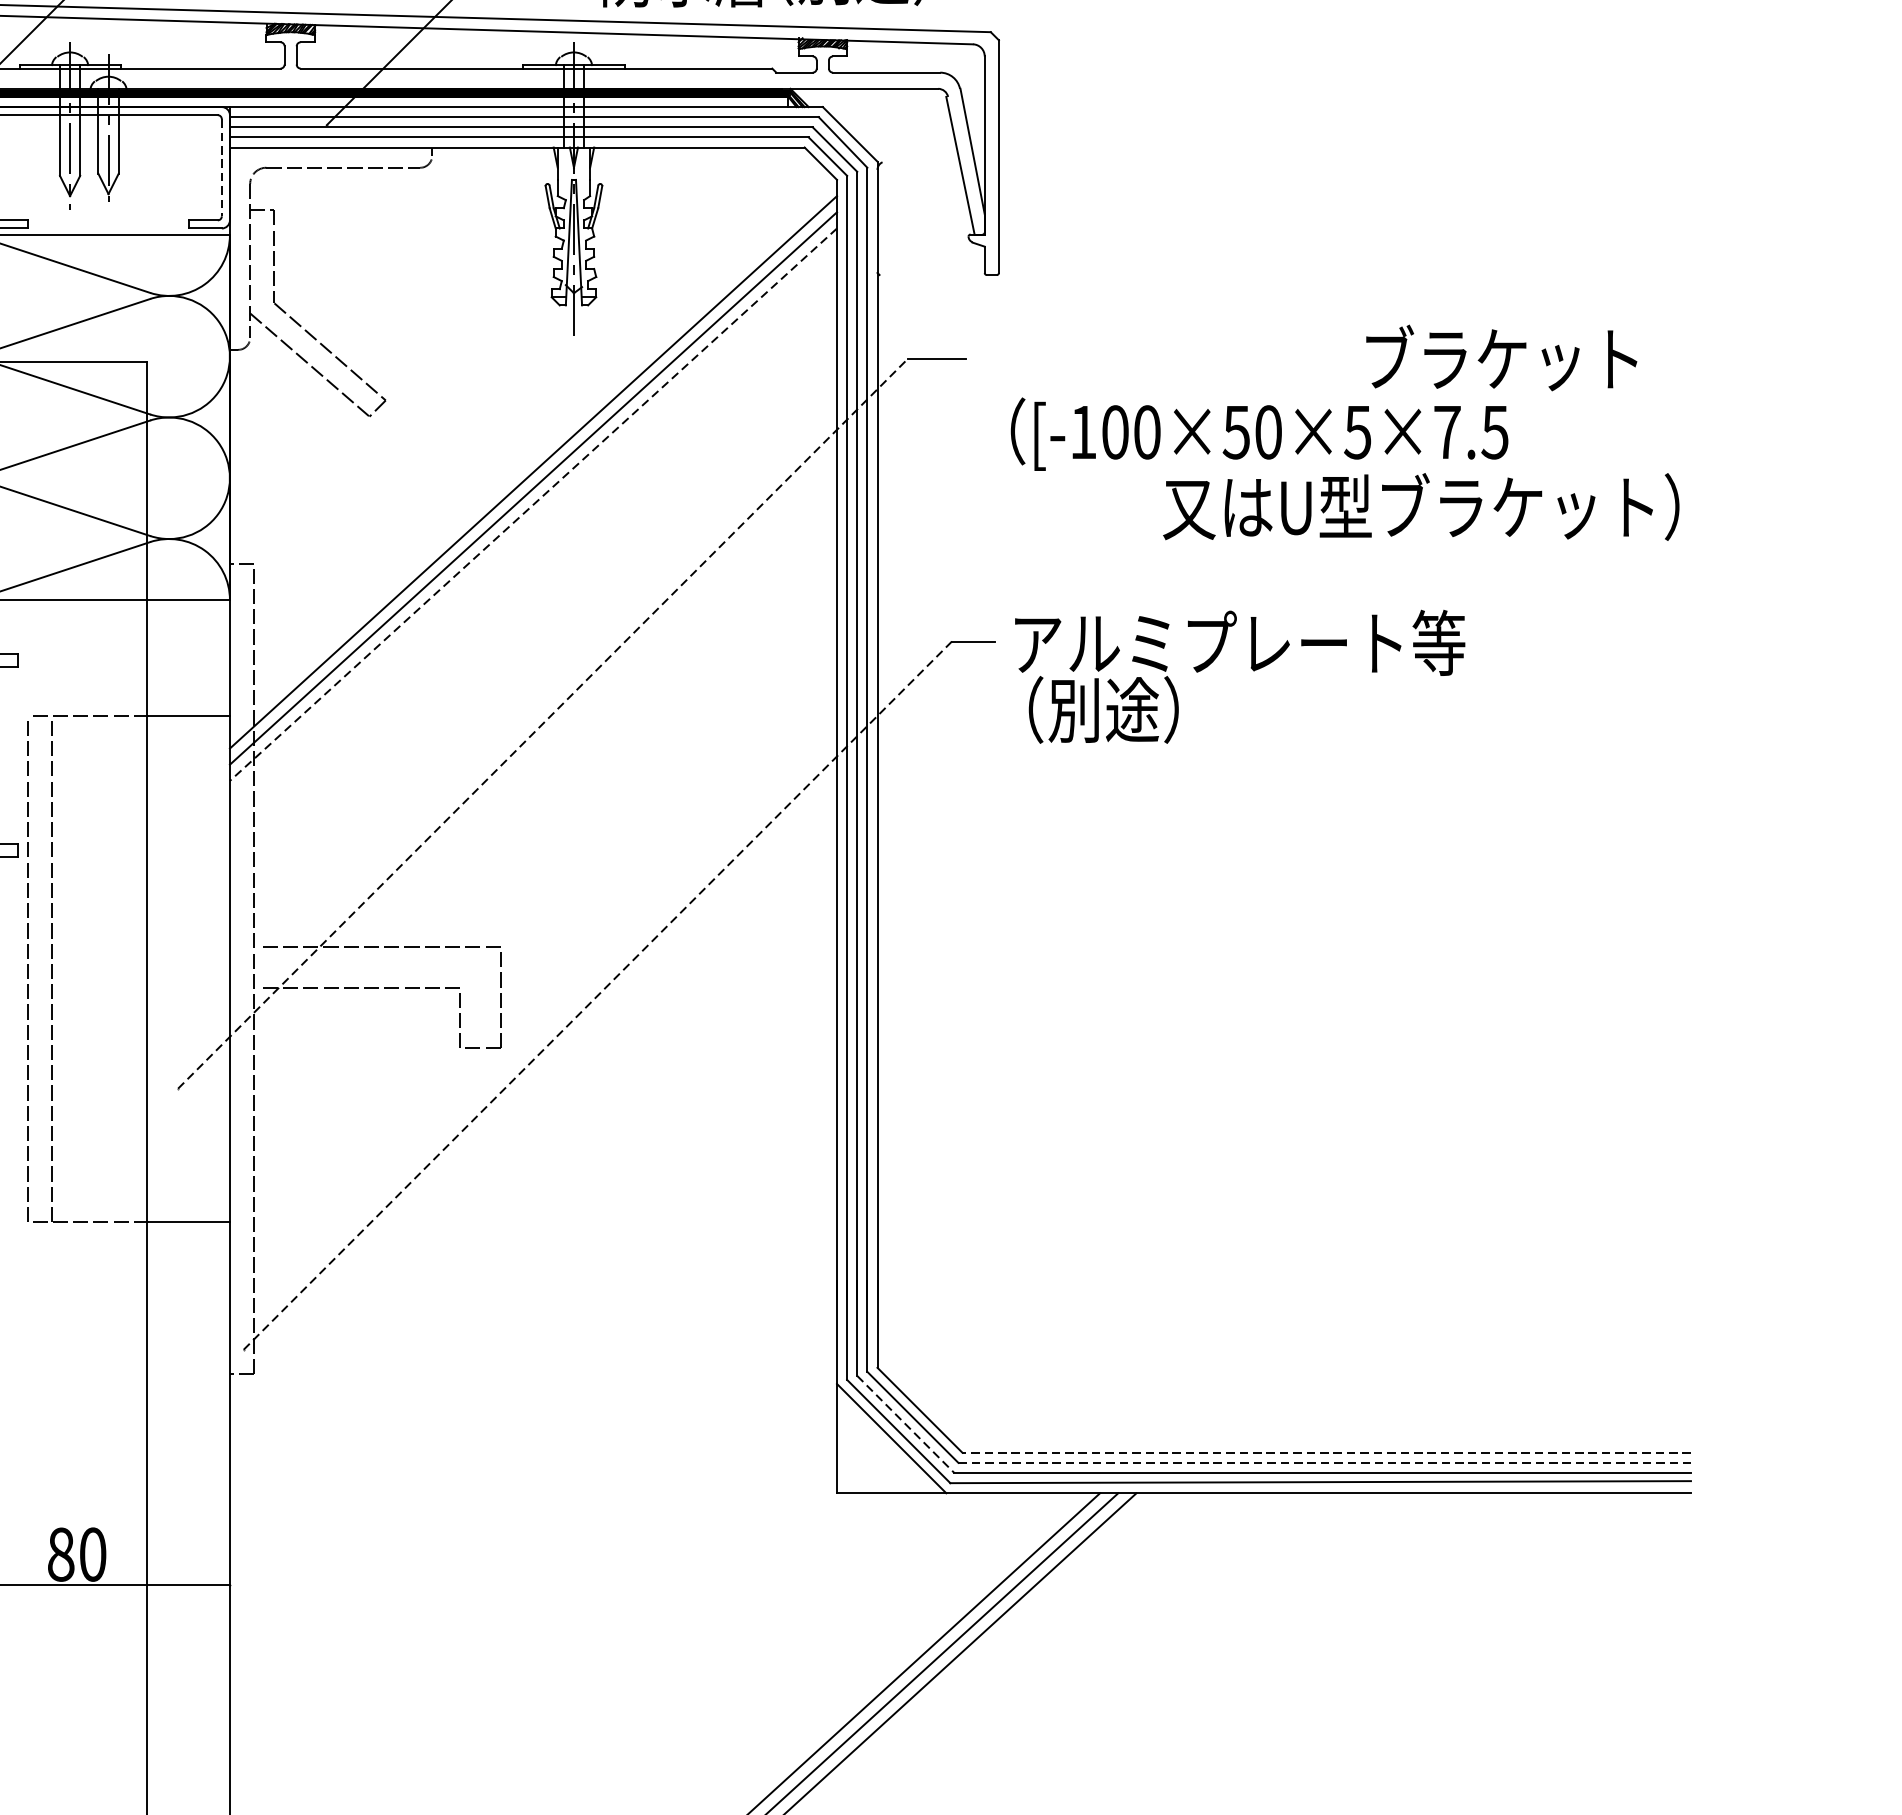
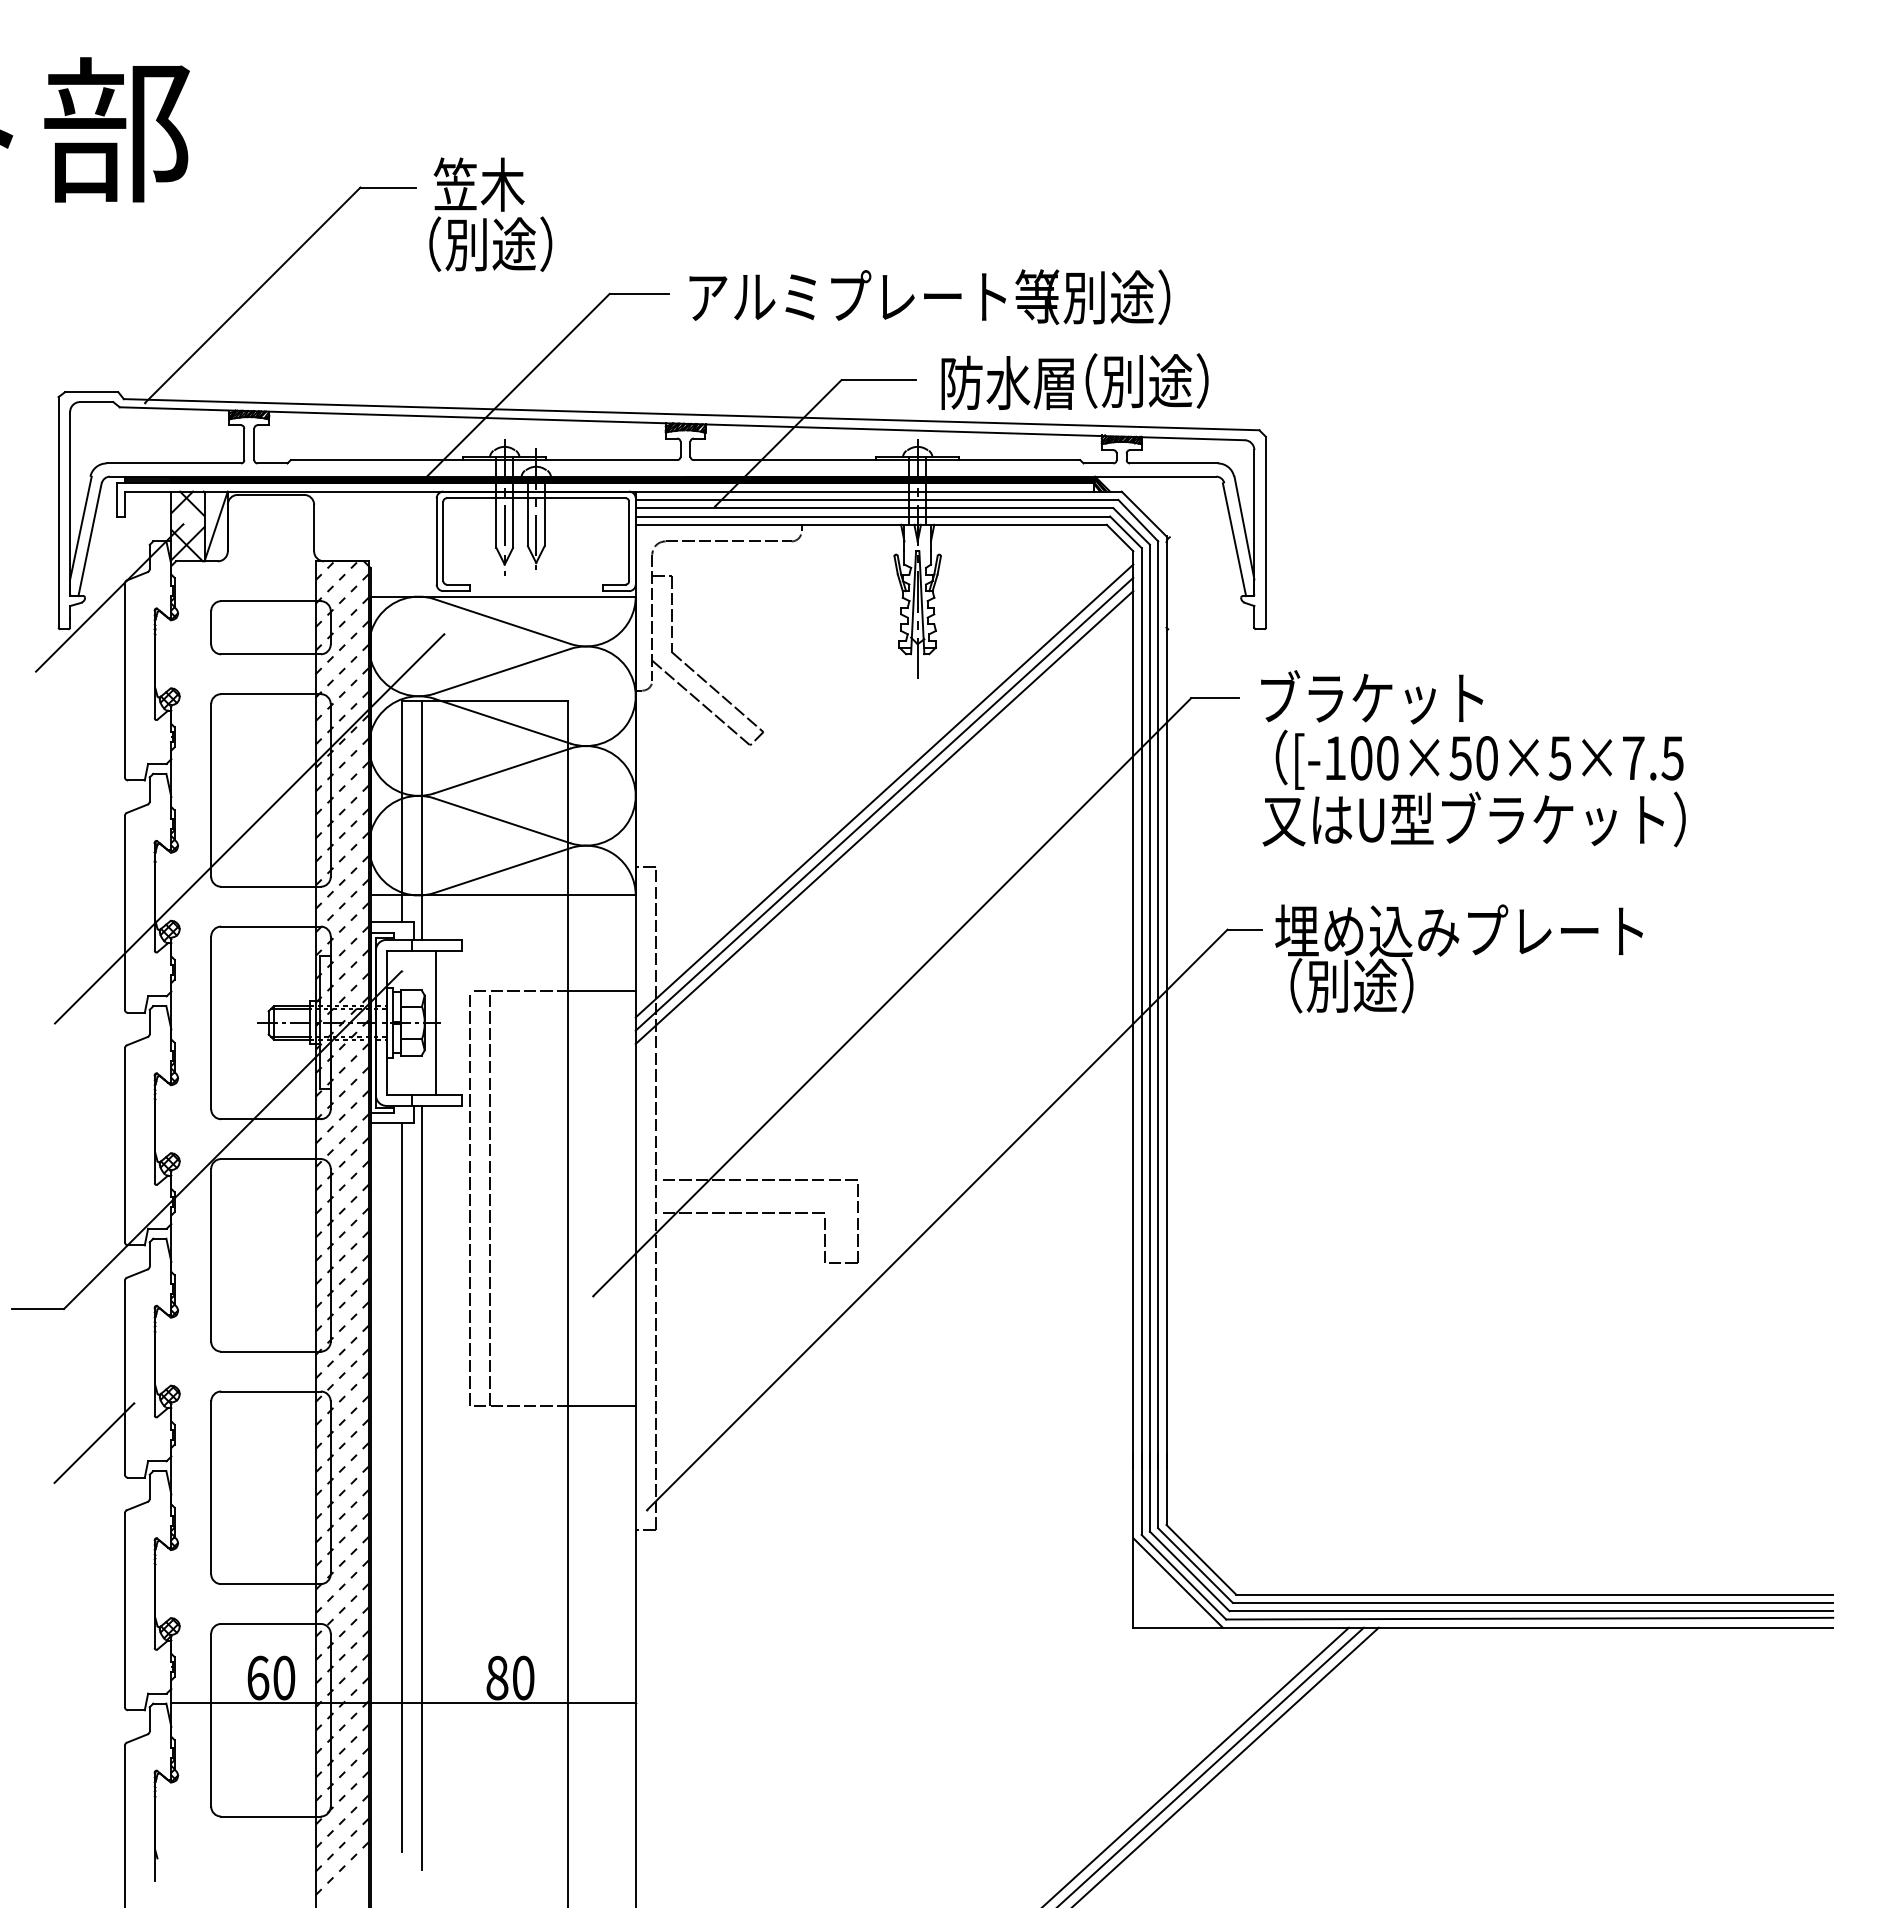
line: (222, 167) -> (629, 541), dashed -> solid
text: (1502, 358) -> (1372, 697), moved
line: (533, 504) -> (884, 817), dashed -> solid
text: (1420, 507) -> (1473, 819), moved
text: (1237, 642) -> (1461, 930), アルミプレート等 -> 埋め込みプレート
line: (543, 724) -> (892, 997), dashed -> solid
line: (598, 995) -> (937, 1219), dashed -> solid
line: (906, 1424) -> (1190, 1571), dashed -> solid
line: (1326, 1452) -> (1534, 1594), dashed -> solid
line: (1325, 1462) -> (1533, 1602), dashed -> solid

